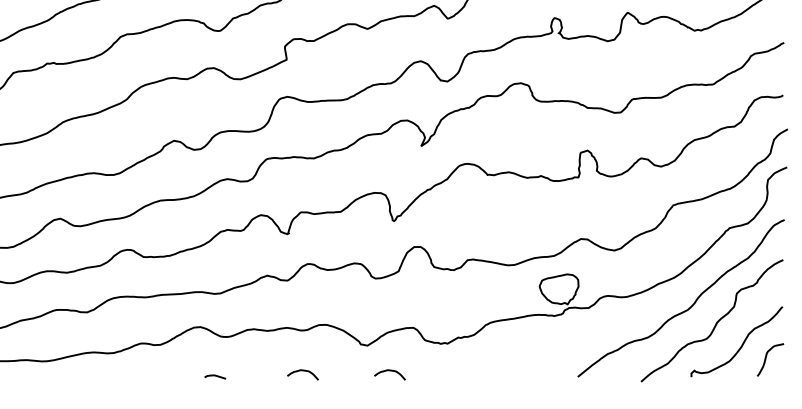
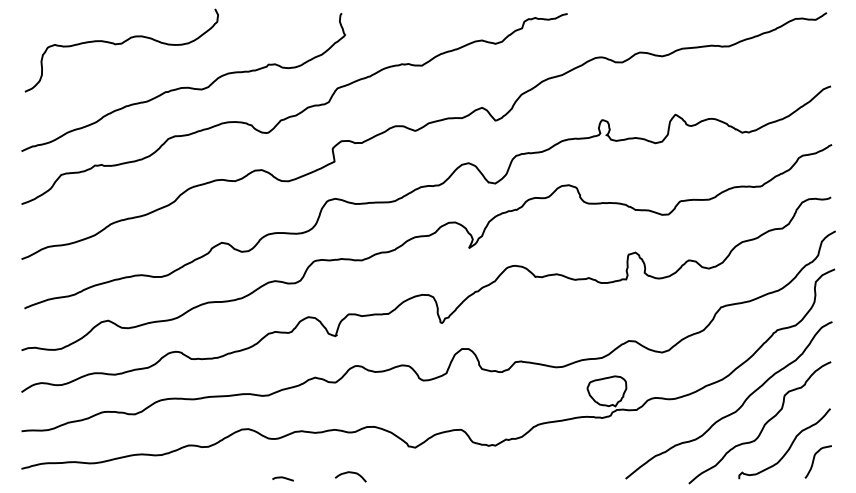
curve: (389, 371) -> (437, 473), removed
curve: (214, 376) -> (282, 478), moved

